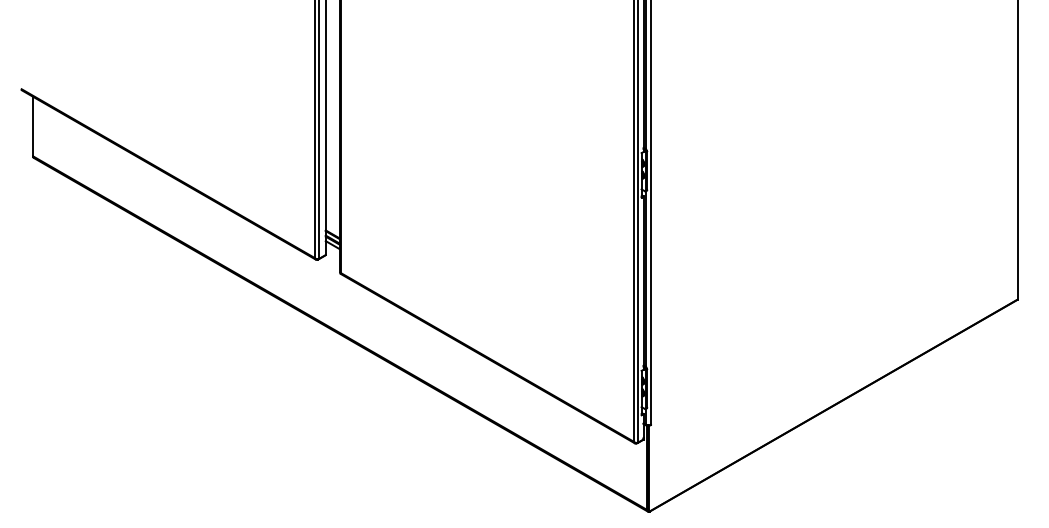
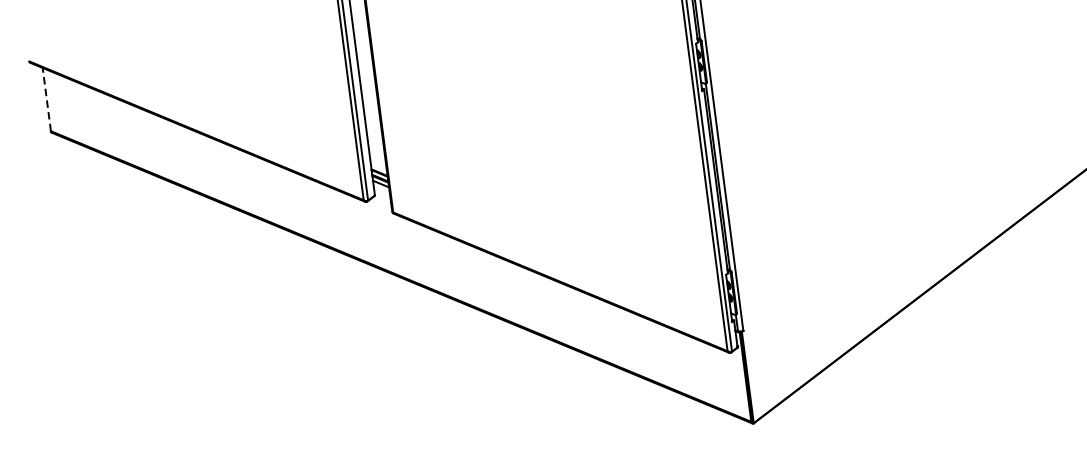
line: (33, 126) -> (47, 99), solid -> dashed

